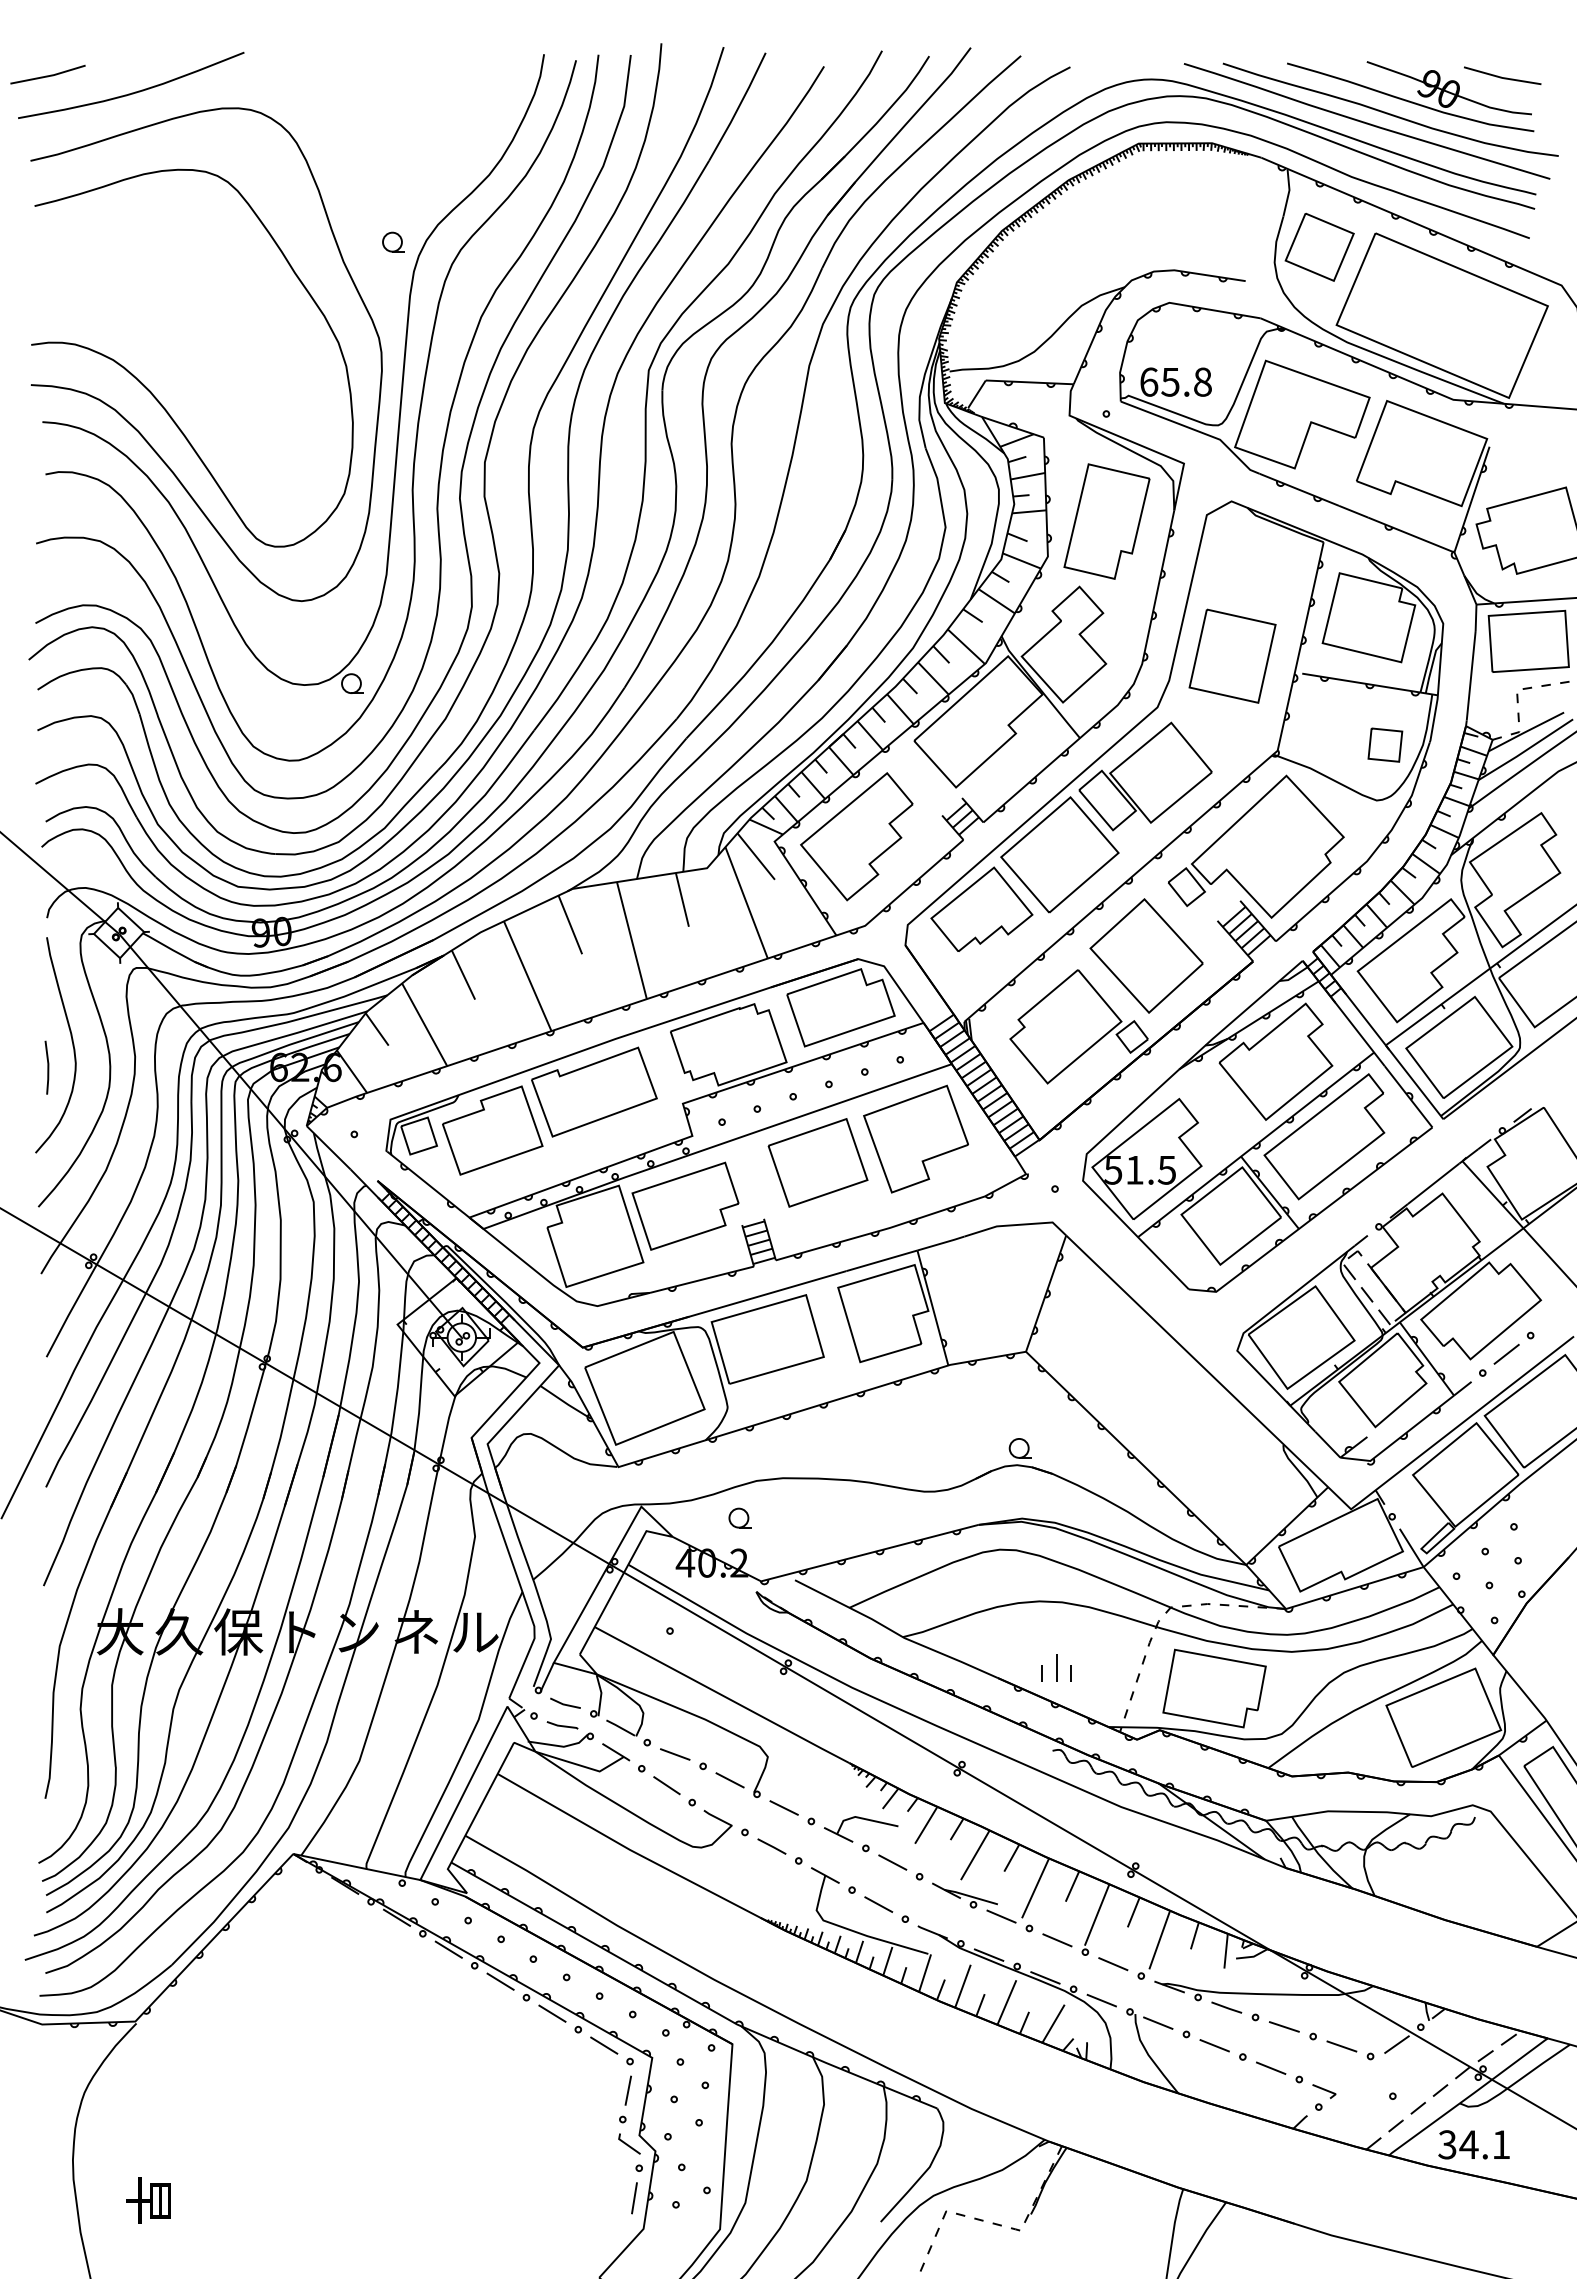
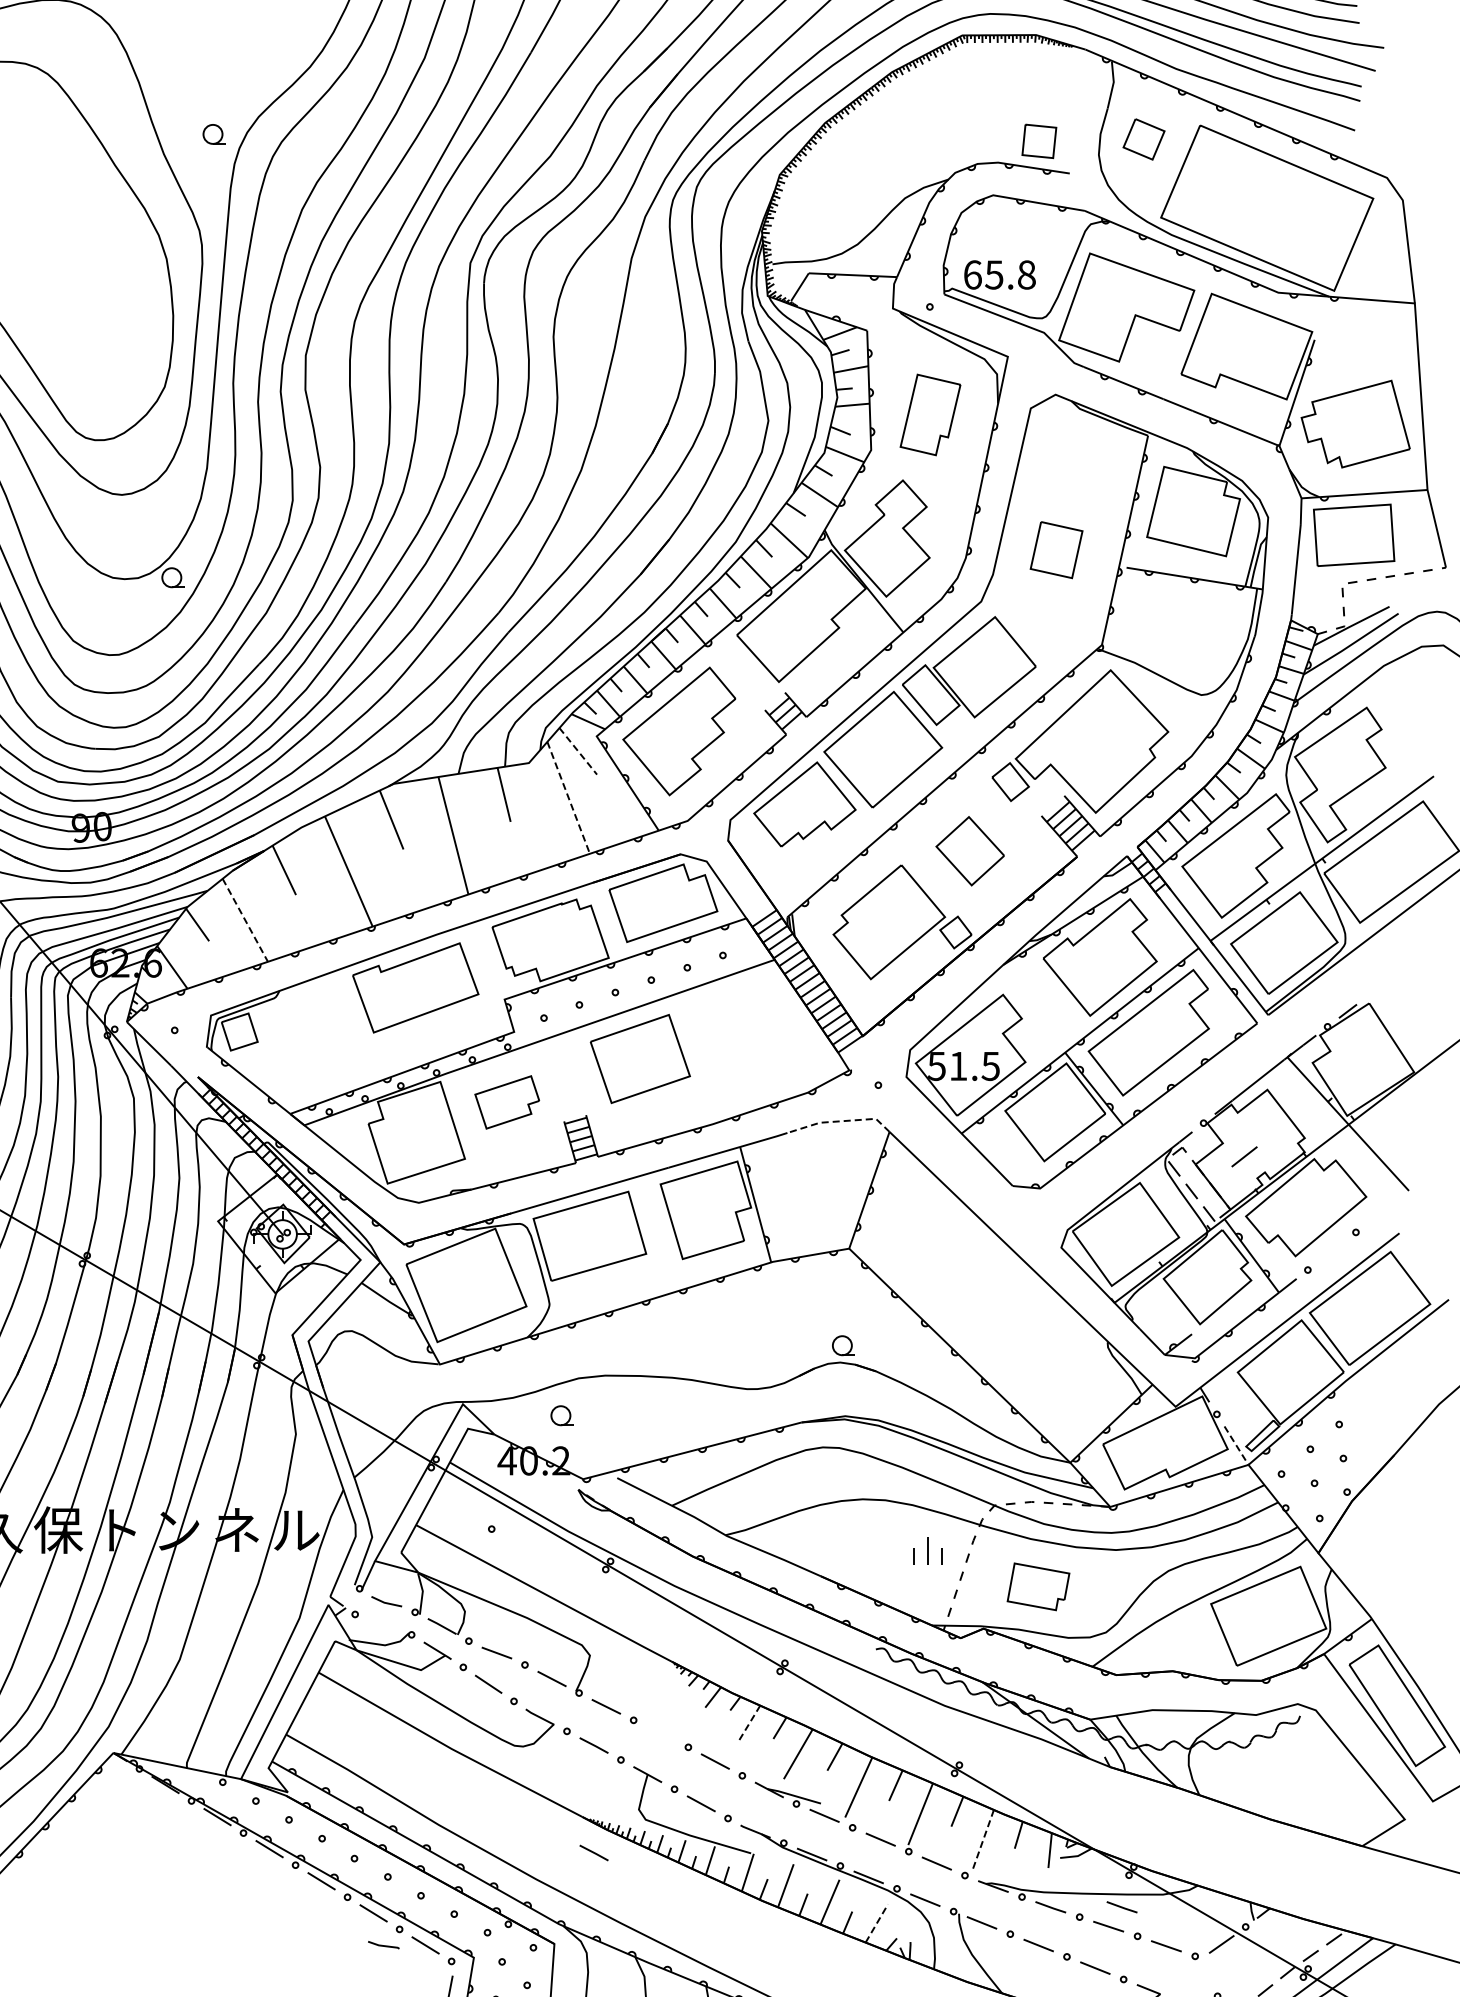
part: (1319, 246) -> (1143, 138), size x0.6
part: (1106, 521) -> (930, 414), size x0.7
part: (1232, 655) -> (1056, 549), size x0.6
part: (1385, 744) -> (1039, 140), moved
line: (756, 856) -> (578, 751), solid -> dashed
line: (746, 902) -> (568, 797), solid -> dashed
part: (1146, 955) -> (970, 850), size x0.6
line: (424, 1025) -> (245, 921), solid -> dashed
part: (492, 1130) -> (313, 1026), removed
part: (915, 1138) -> (738, 1034), removed
part: (685, 1205) -> (507, 1101), size x0.6
line: (1016, 1225) -> (839, 1121), solid -> dashed
line: (1506, 1353) -> (1244, 1155), moved
line: (1411, 1547) -> (1236, 1445), solid -> dashed
part: (1056, 1667) -> (928, 1550), moved
part: (1214, 1688) -> (1038, 1586), size x0.6
line: (562, 1725) -> (383, 1945), moved
part: (865, 1820) -> (688, 1719), removed
line: (926, 1825) -> (749, 1724), solid -> dashed
line: (1159, 1940) -> (983, 1839), solid -> dashed
line: (771, 1953) -> (593, 1852), added
line: (1297, 2007) -> (1121, 1907), added
line: (1053, 2023) -> (876, 1923), solid -> dashed

